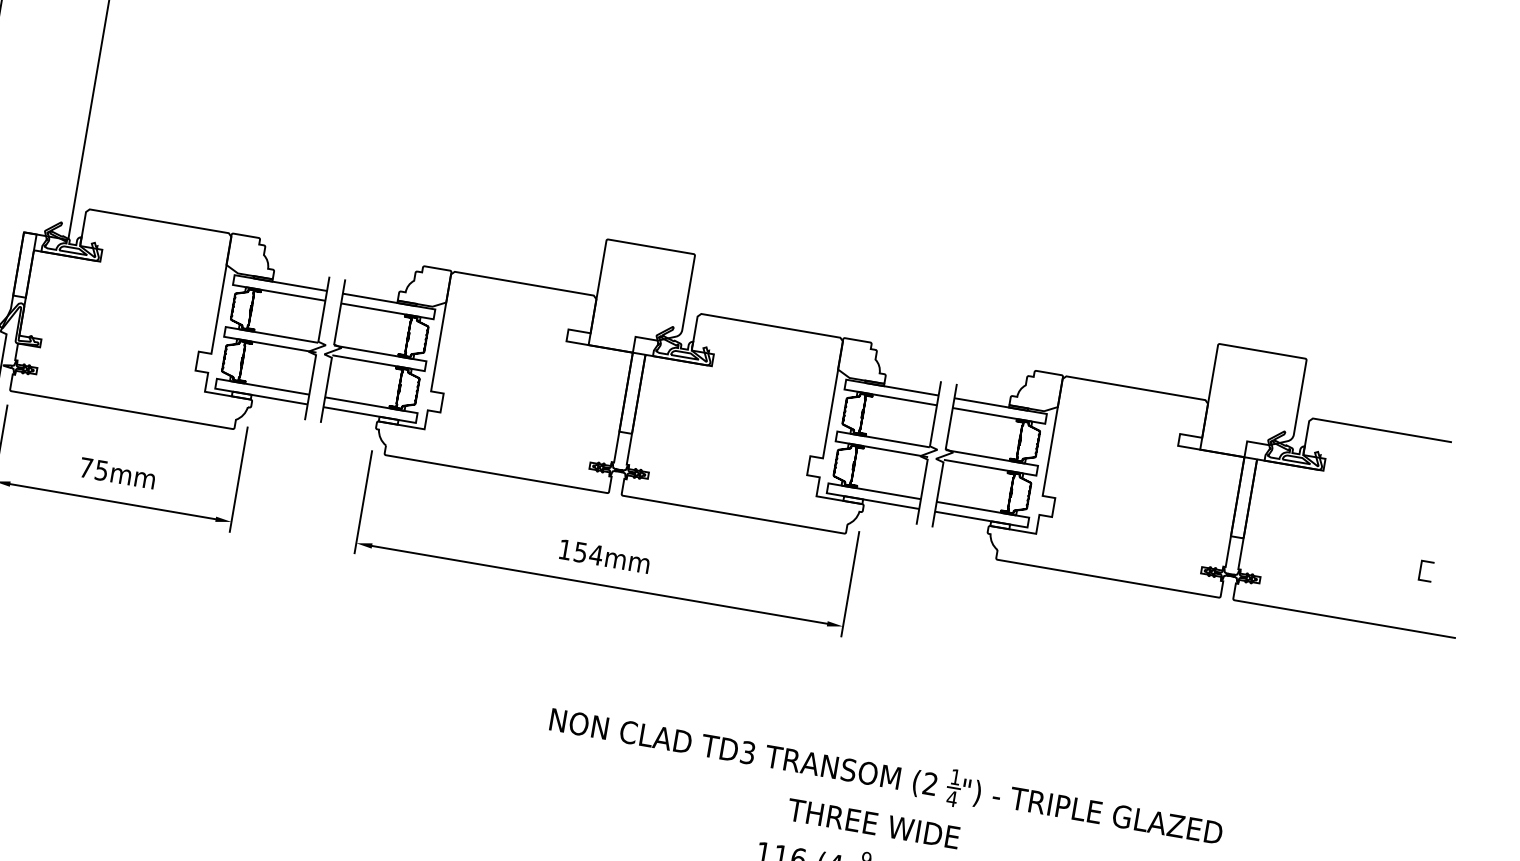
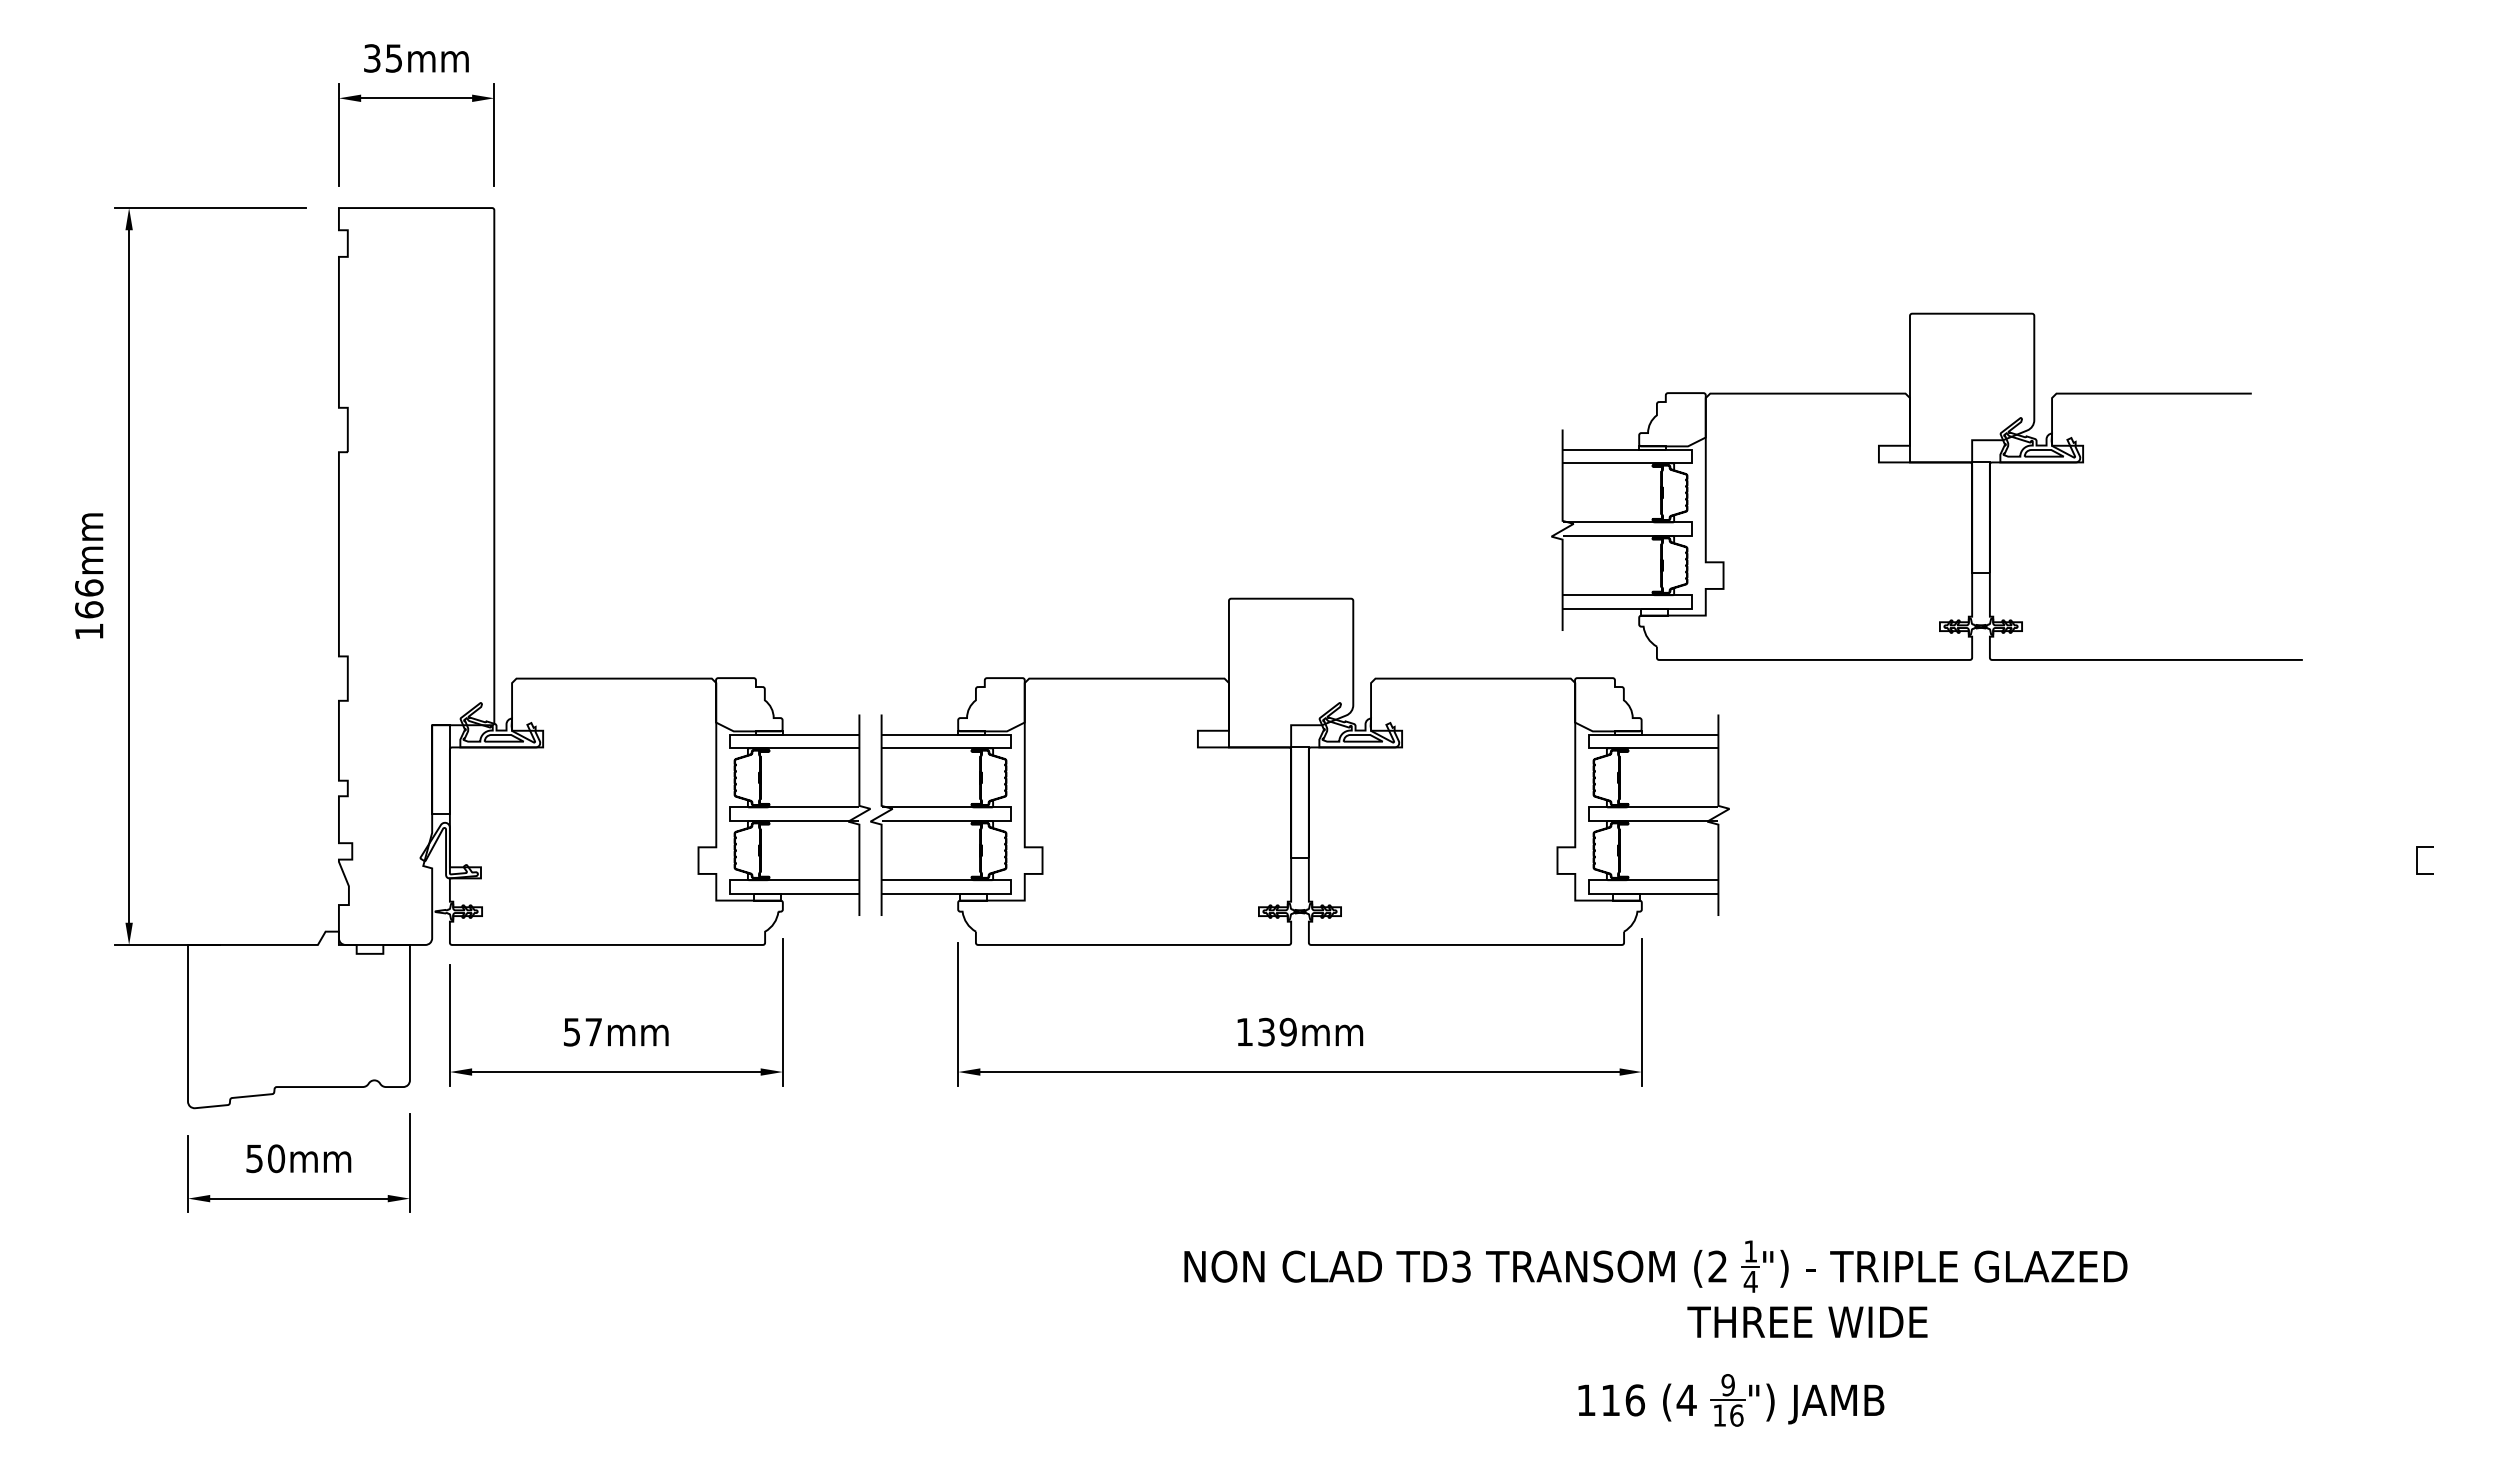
part: (1209, 468) -> (1926, 486), moved
text: (93, 469) -> (582, 1032), 75mm -> 57mm
text: (589, 553) -> (1278, 1031), 154mm -> 139mm
part: (886, 776) -> (1655, 1266), moved
text: (873, 823) -> (1807, 1321), moved

